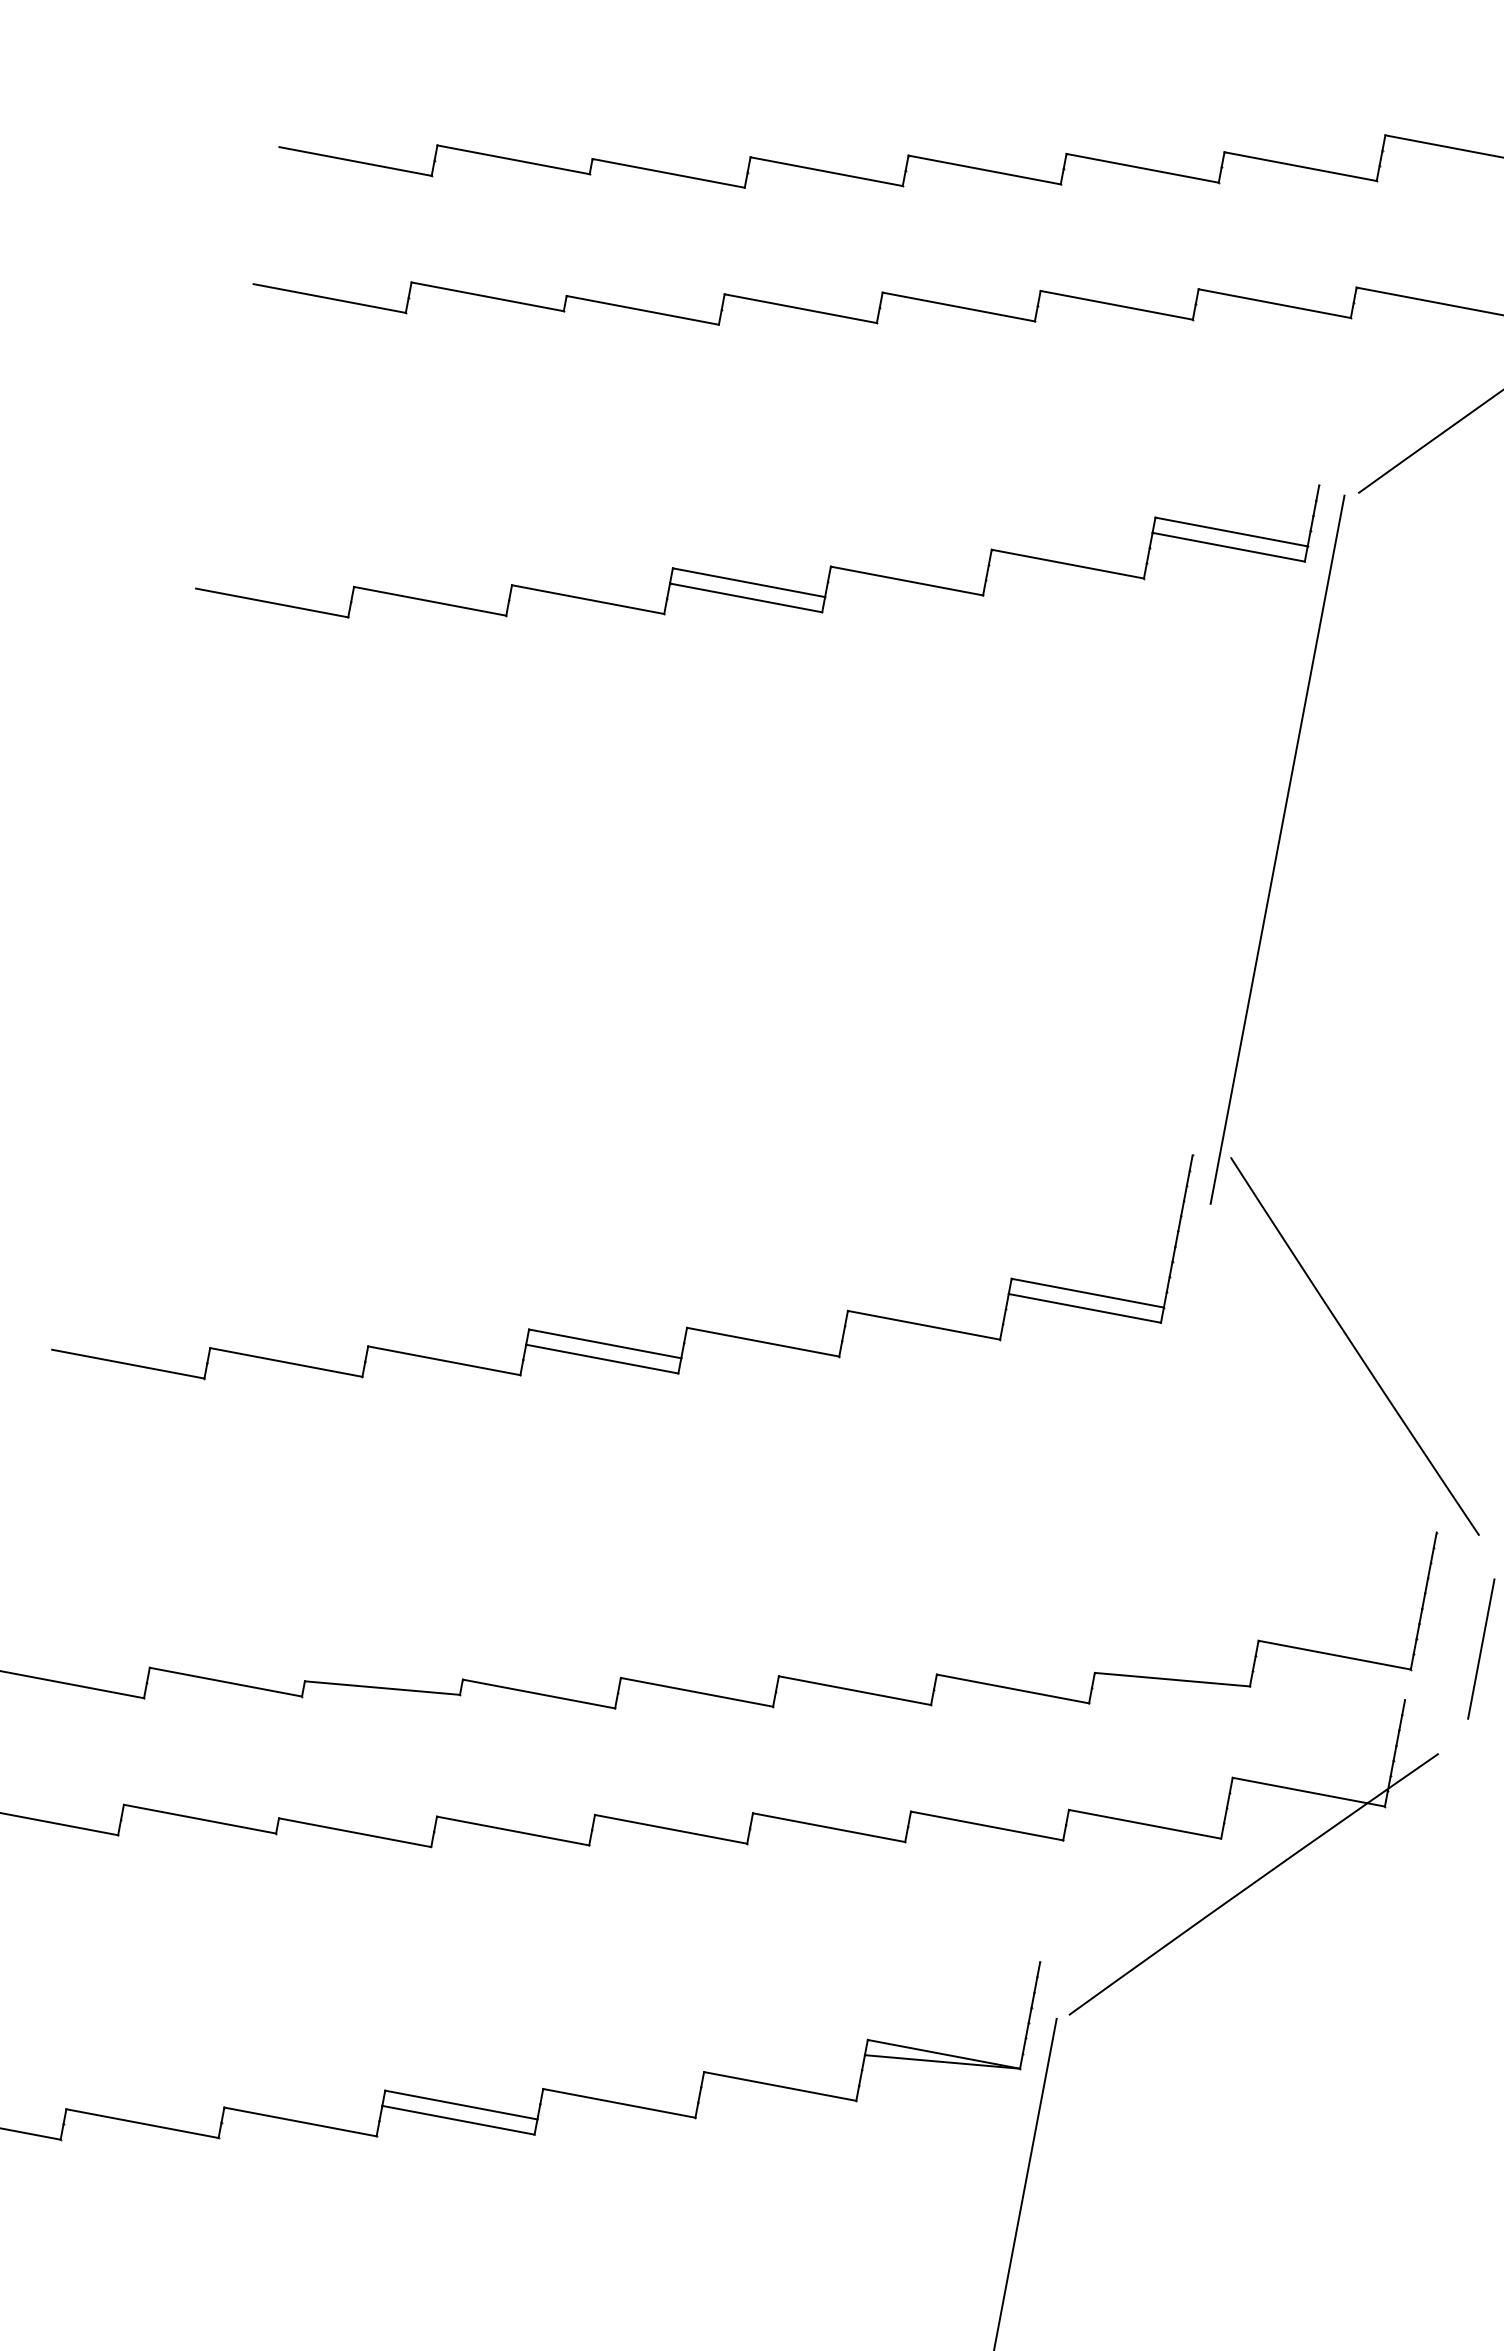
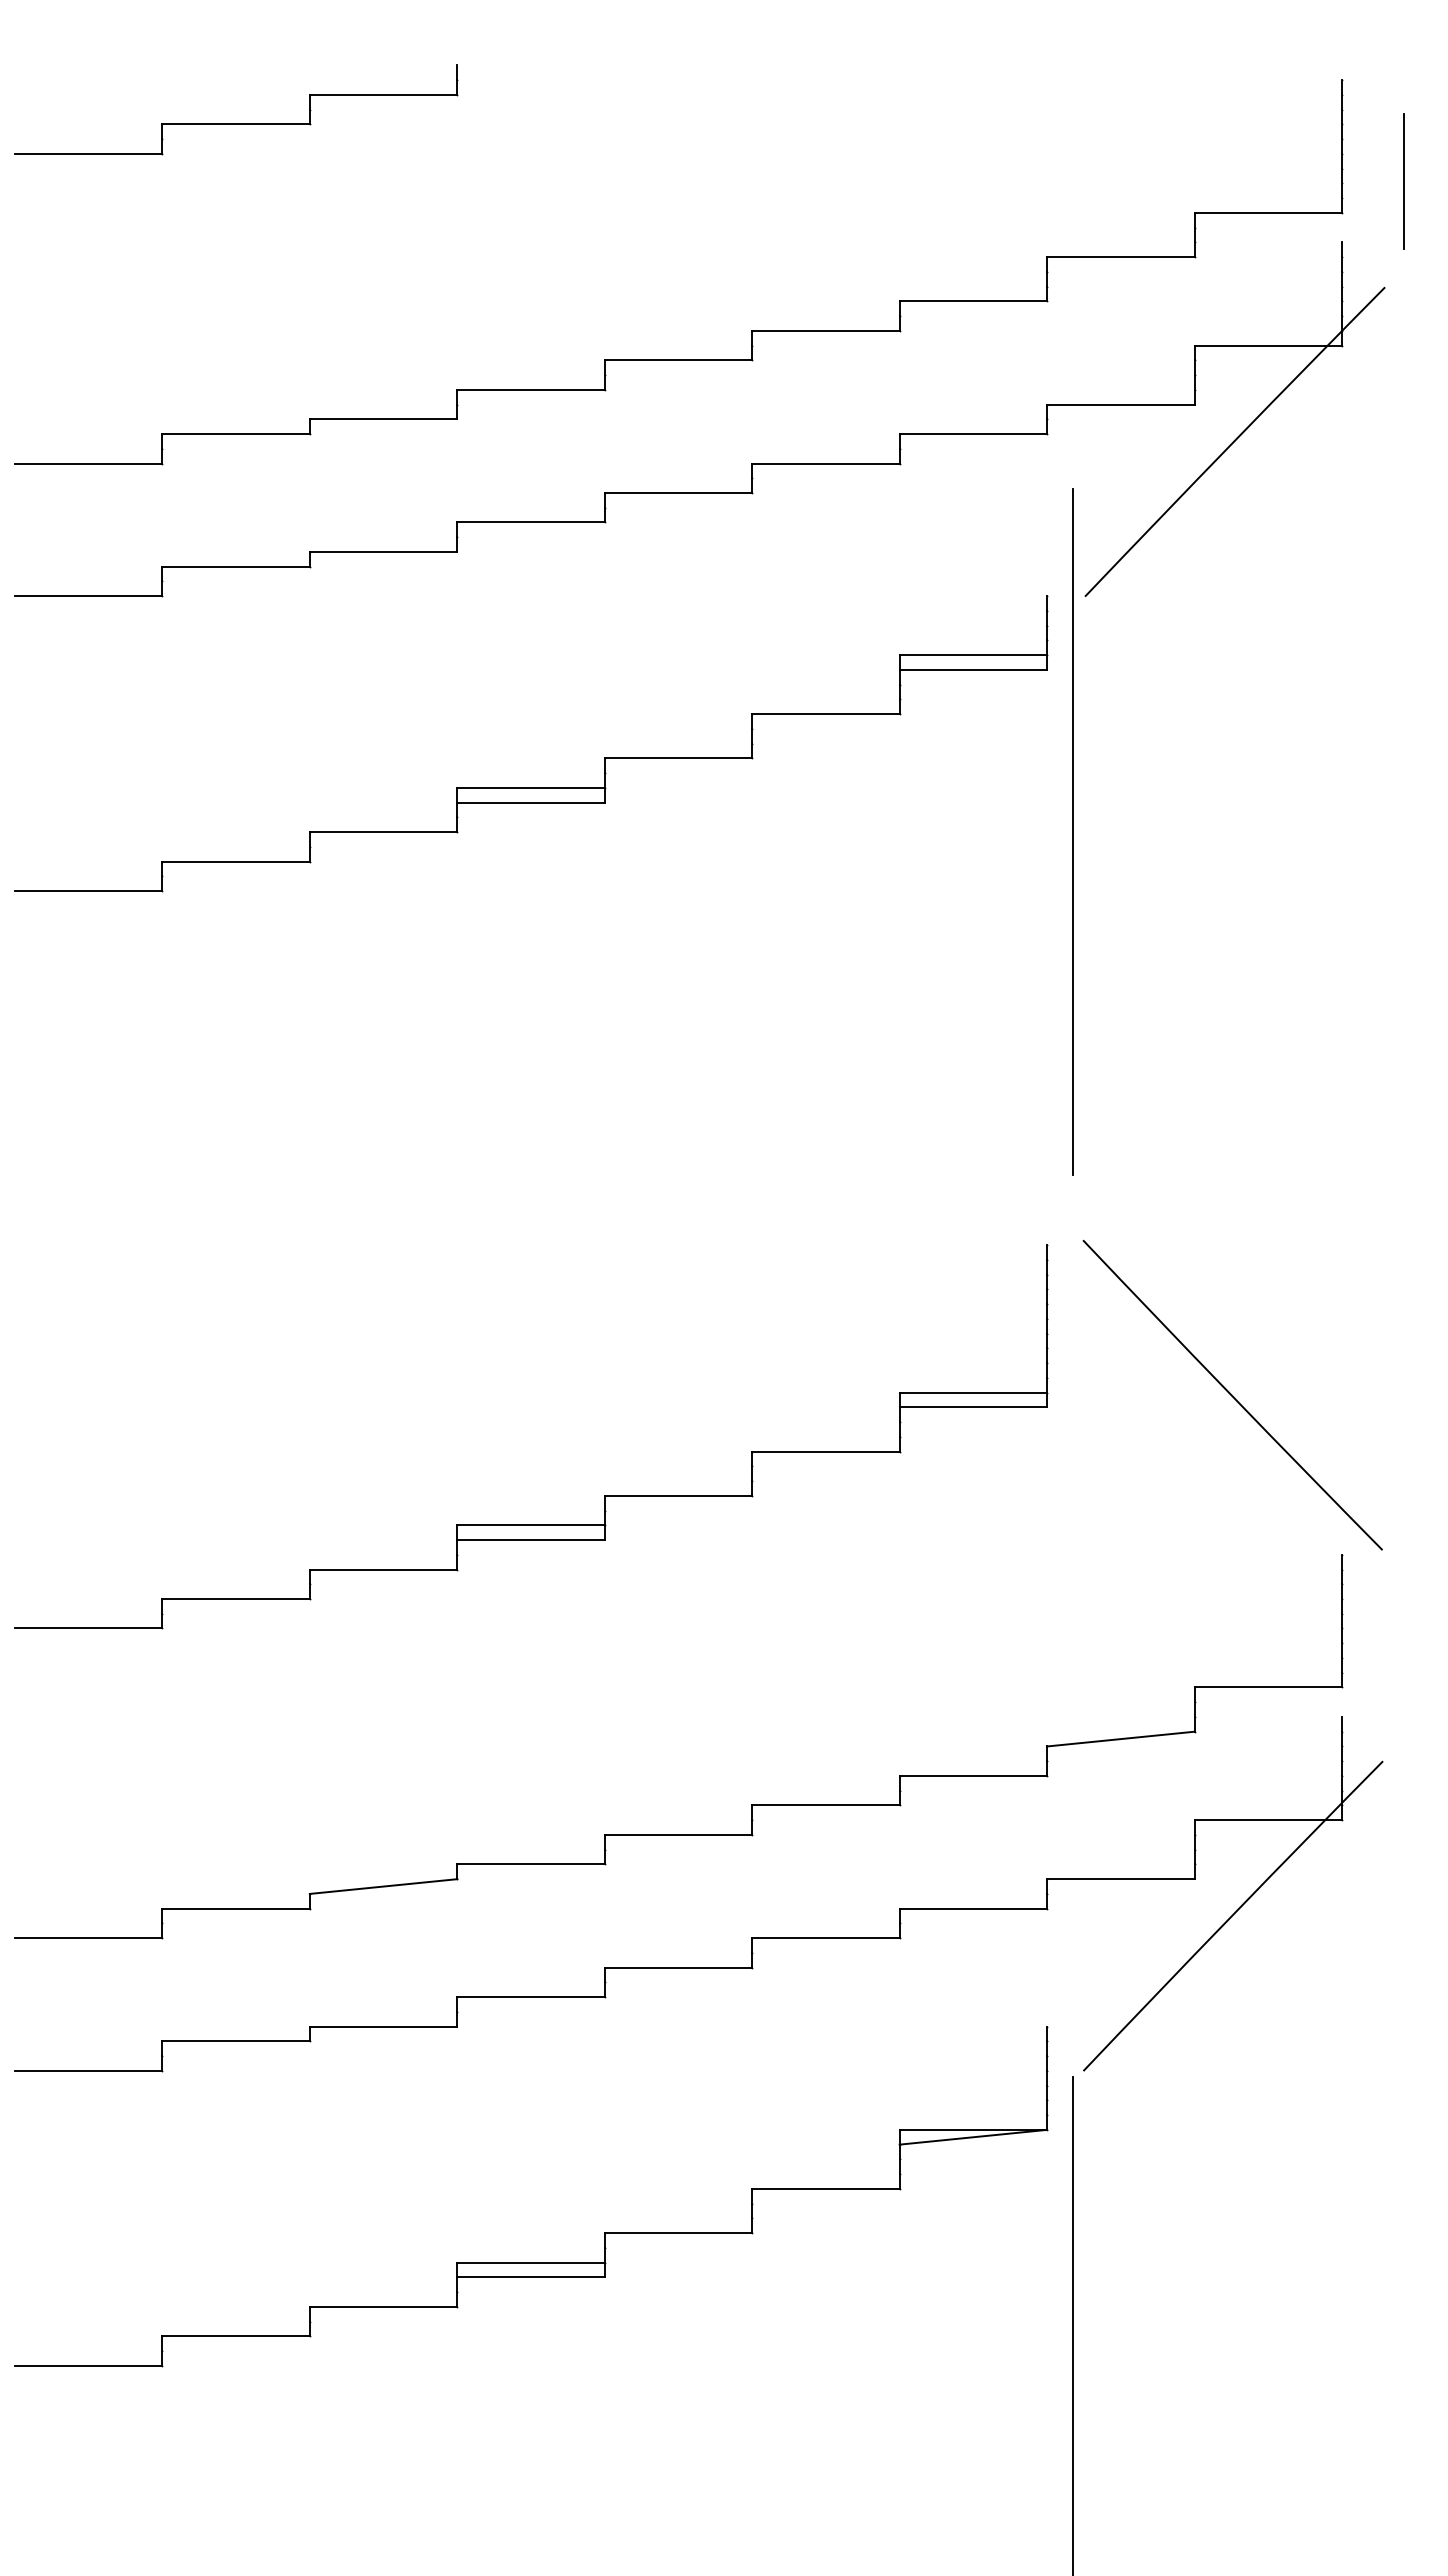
line: (1277, 848) -> (1072, 831), moved
line: (1481, 1648) -> (1404, 1655), removed

